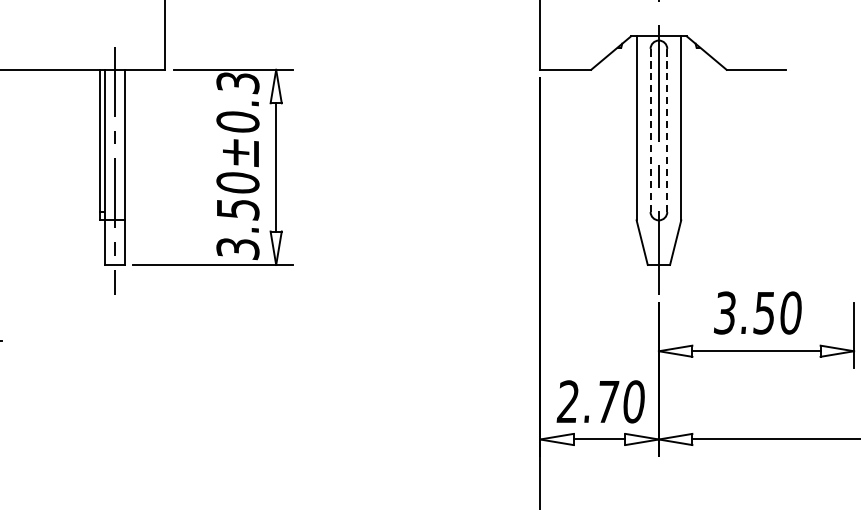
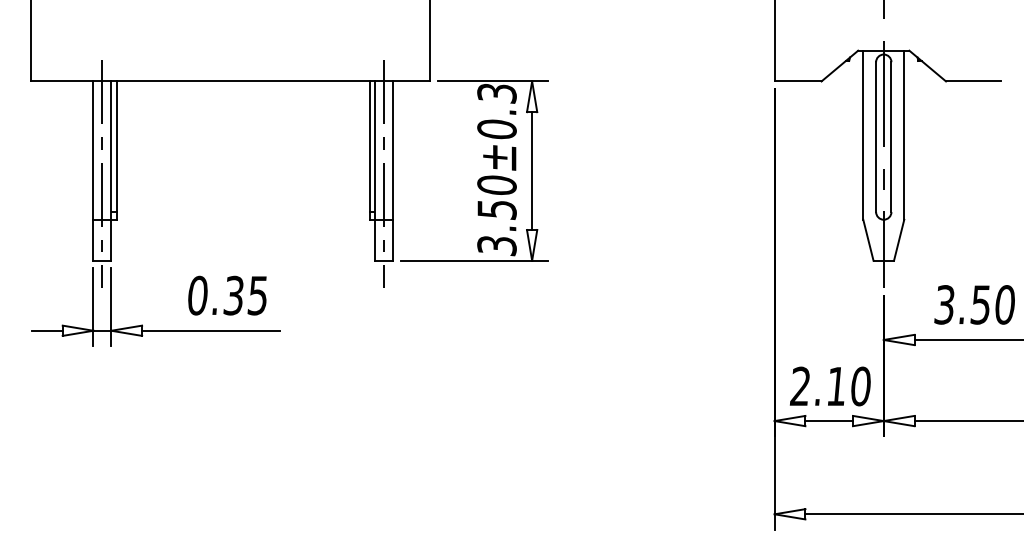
line: (650, 130) -> (876, 137), dashed -> solid
line: (667, 130) -> (891, 137), dashed -> solid
text: (608, 401) -> (837, 386), 2.70 -> 2.10

